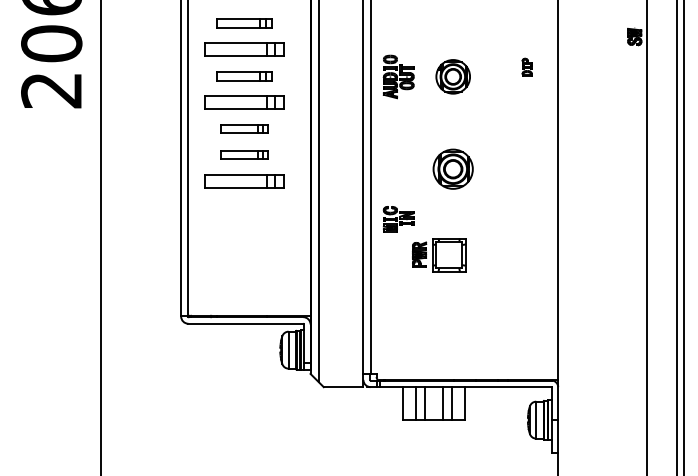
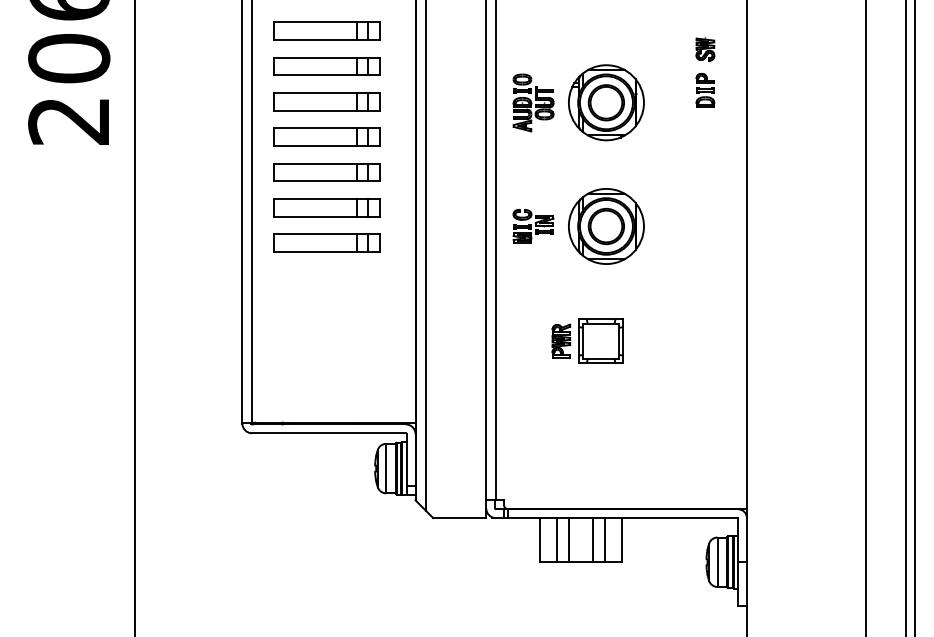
part: (244, 22) -> (326, 30), size x1.43
part: (634, 36) -> (705, 49), moved
part: (527, 66) -> (705, 89), size x1.43
part: (244, 75) -> (326, 101), size x1.43
part: (453, 76) -> (606, 102), size x1.67
part: (244, 128) -> (326, 172), size x1.67
part: (244, 155) -> (326, 207), size x1.67
part: (453, 169) -> (606, 226), size x1.43
part: (398, 219) -> (533, 226), moved

